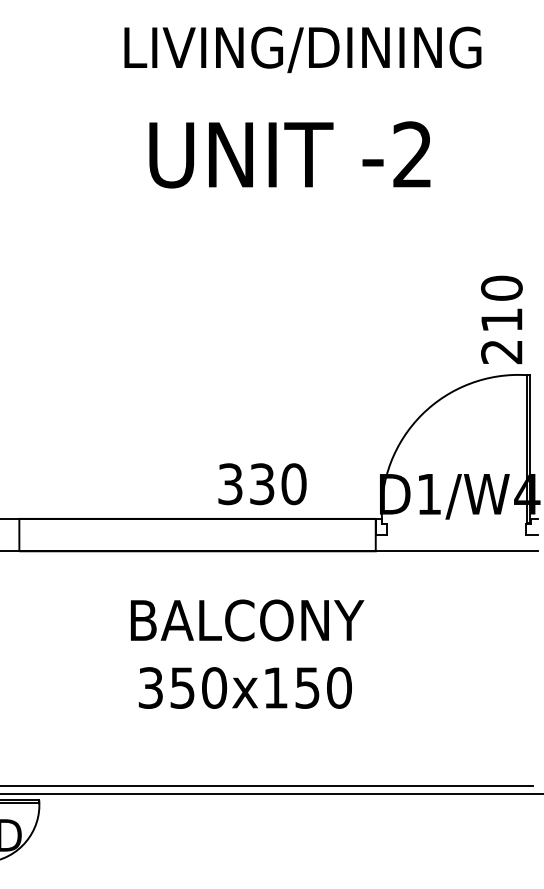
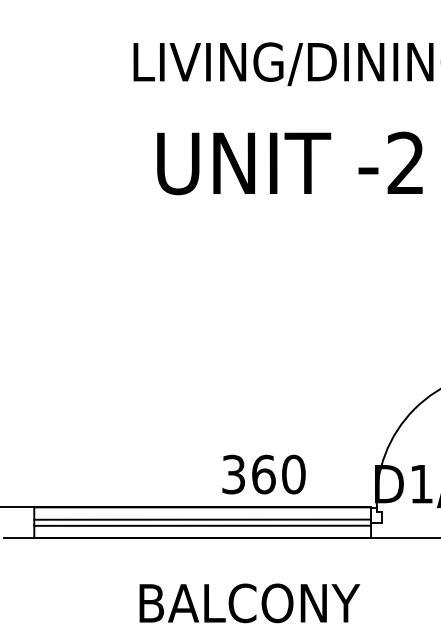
text: (262, 484) -> (264, 474), 330 -> 360
line: (197, 531) -> (202, 519), added
line: (197, 538) -> (202, 525), added

